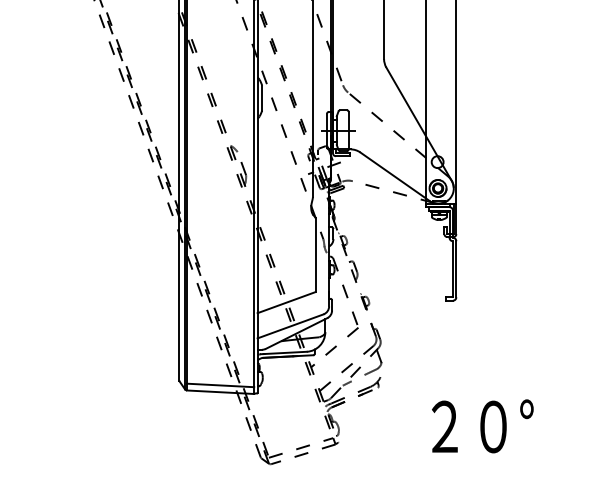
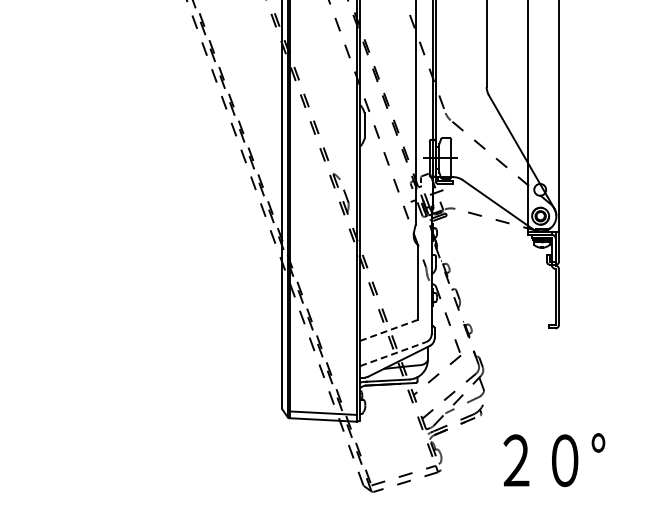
line: (286, 302) -> (389, 330), solid -> dashed
line: (290, 325) -> (393, 353), solid -> dashed
text: (482, 425) -> (554, 459), moved

